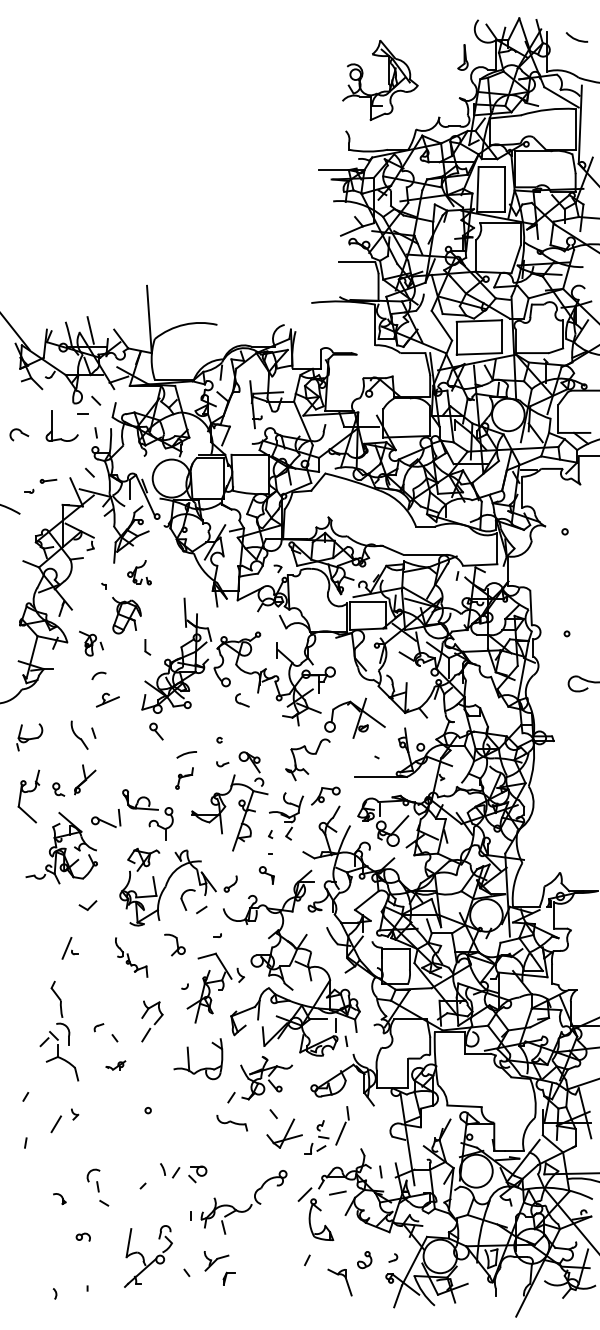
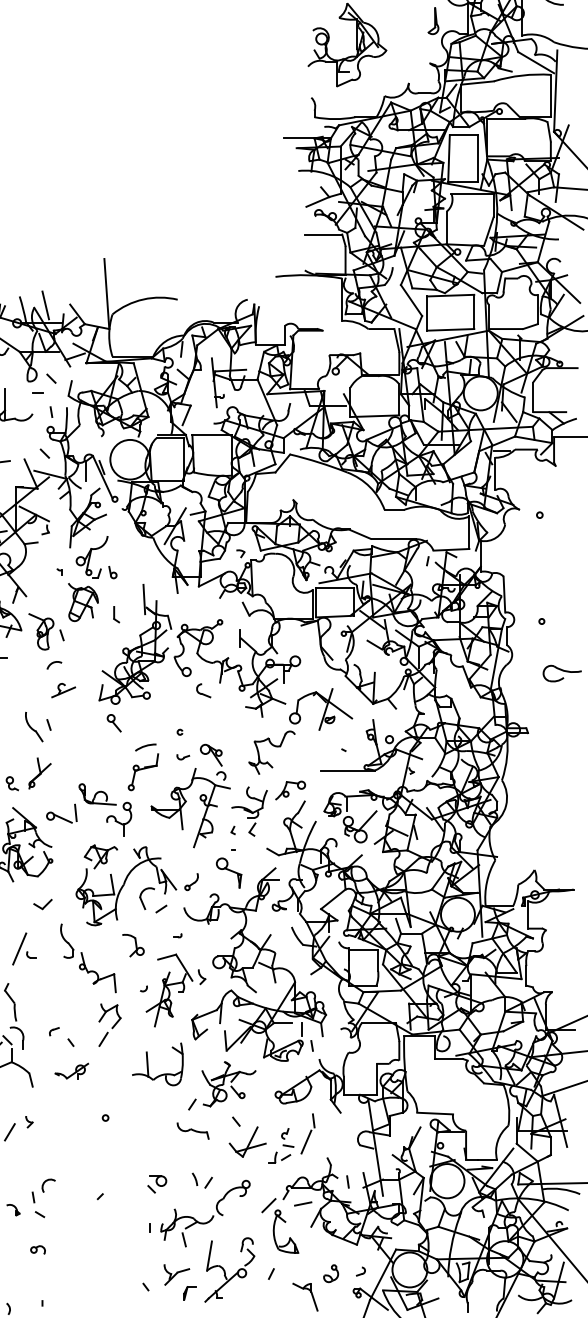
part: (139, 572) -> (96, 557), size x1.67
part: (91, 643) -> (46, 631), size x1.43
part: (147, 647) -> (116, 614), moved
part: (184, 778) -> (143, 772), size x1.67
part: (266, 875) -> (228, 873), size x1.67
part: (69, 948) -> (23, 949), size x1.43
part: (131, 957) -> (88, 958), size x1.67
part: (115, 1065) -> (71, 1071), size x1.67
part: (170, 1170) -> (202, 1180), moved
part: (102, 1193) -> (38, 1204), moved
part: (148, 1256) -> (229, 1270), moved

